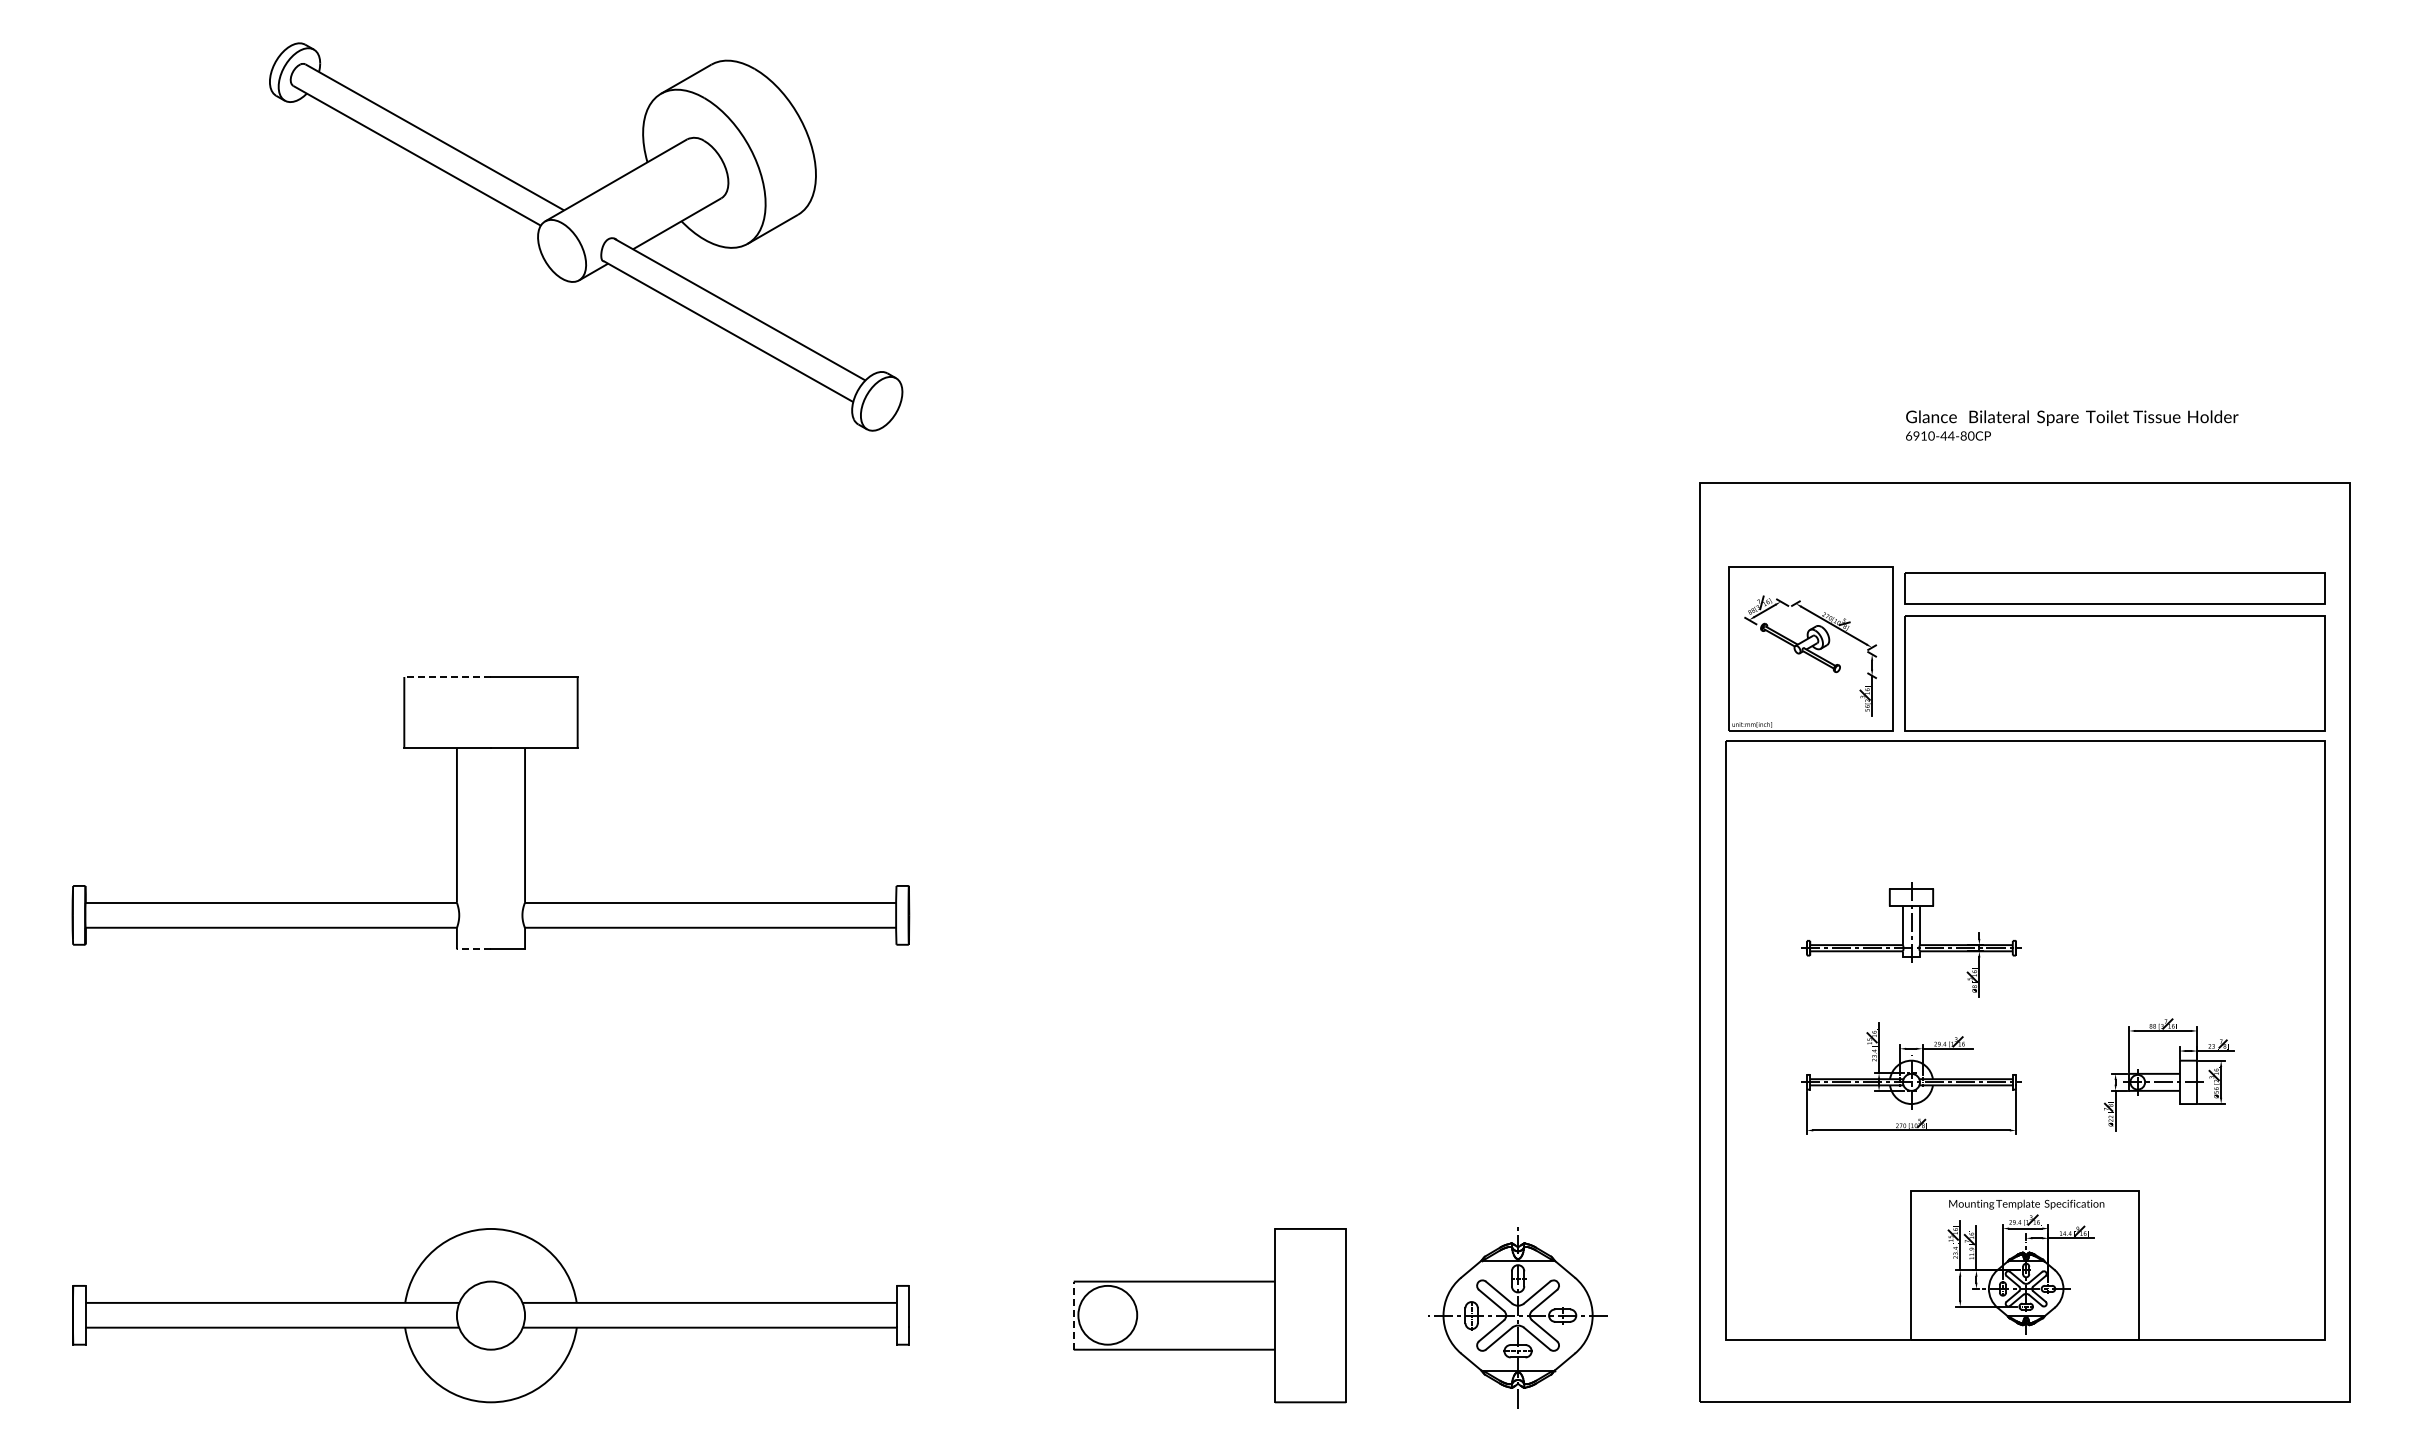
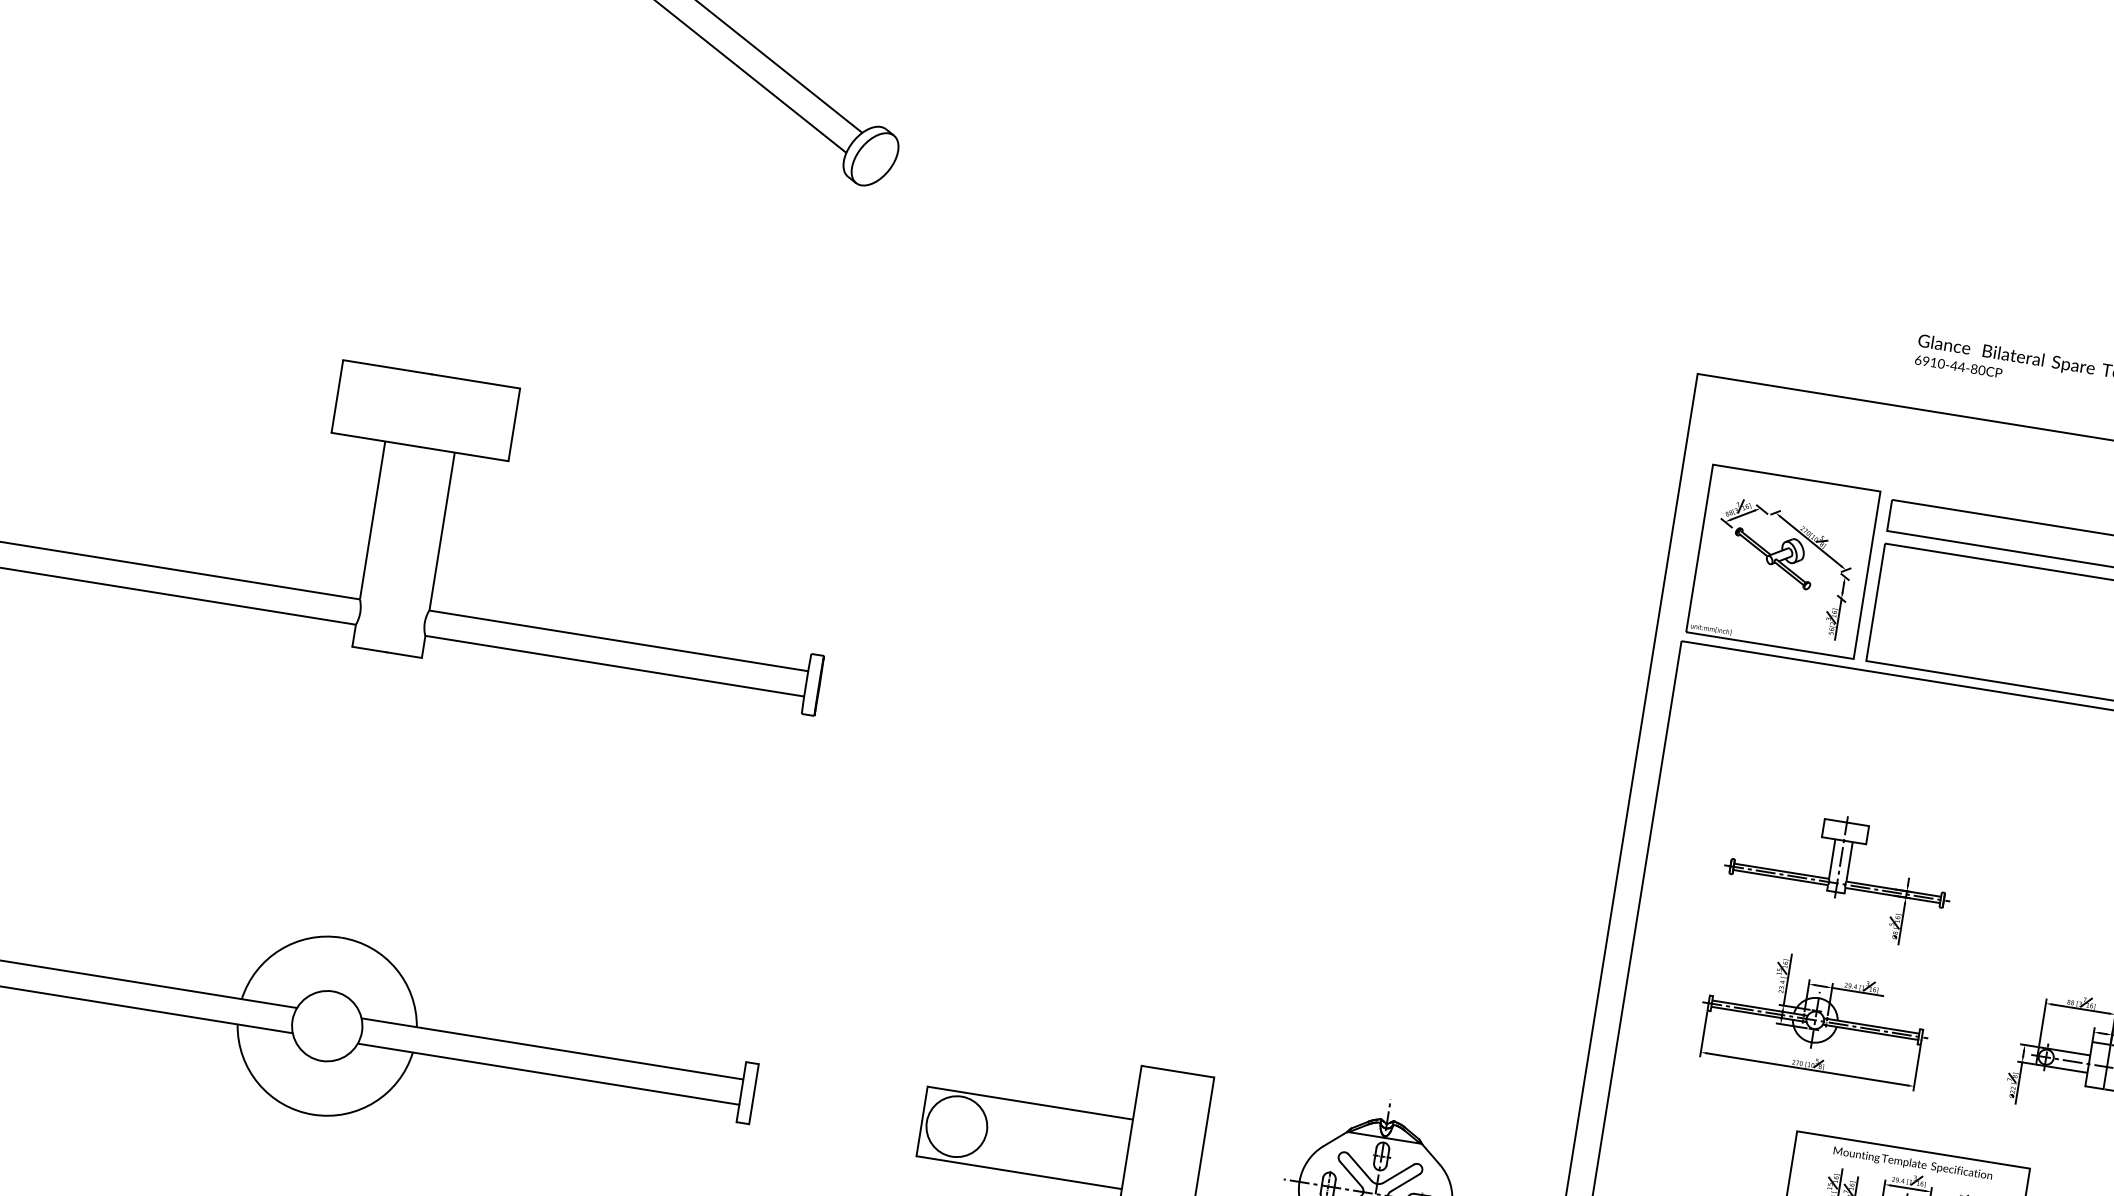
line: (447, 677) -> (387, 367), dashed -> solid
line: (473, 949) -> (369, 649), dashed -> solid
line: (1073, 1315) -> (921, 1121), dashed -> solid

